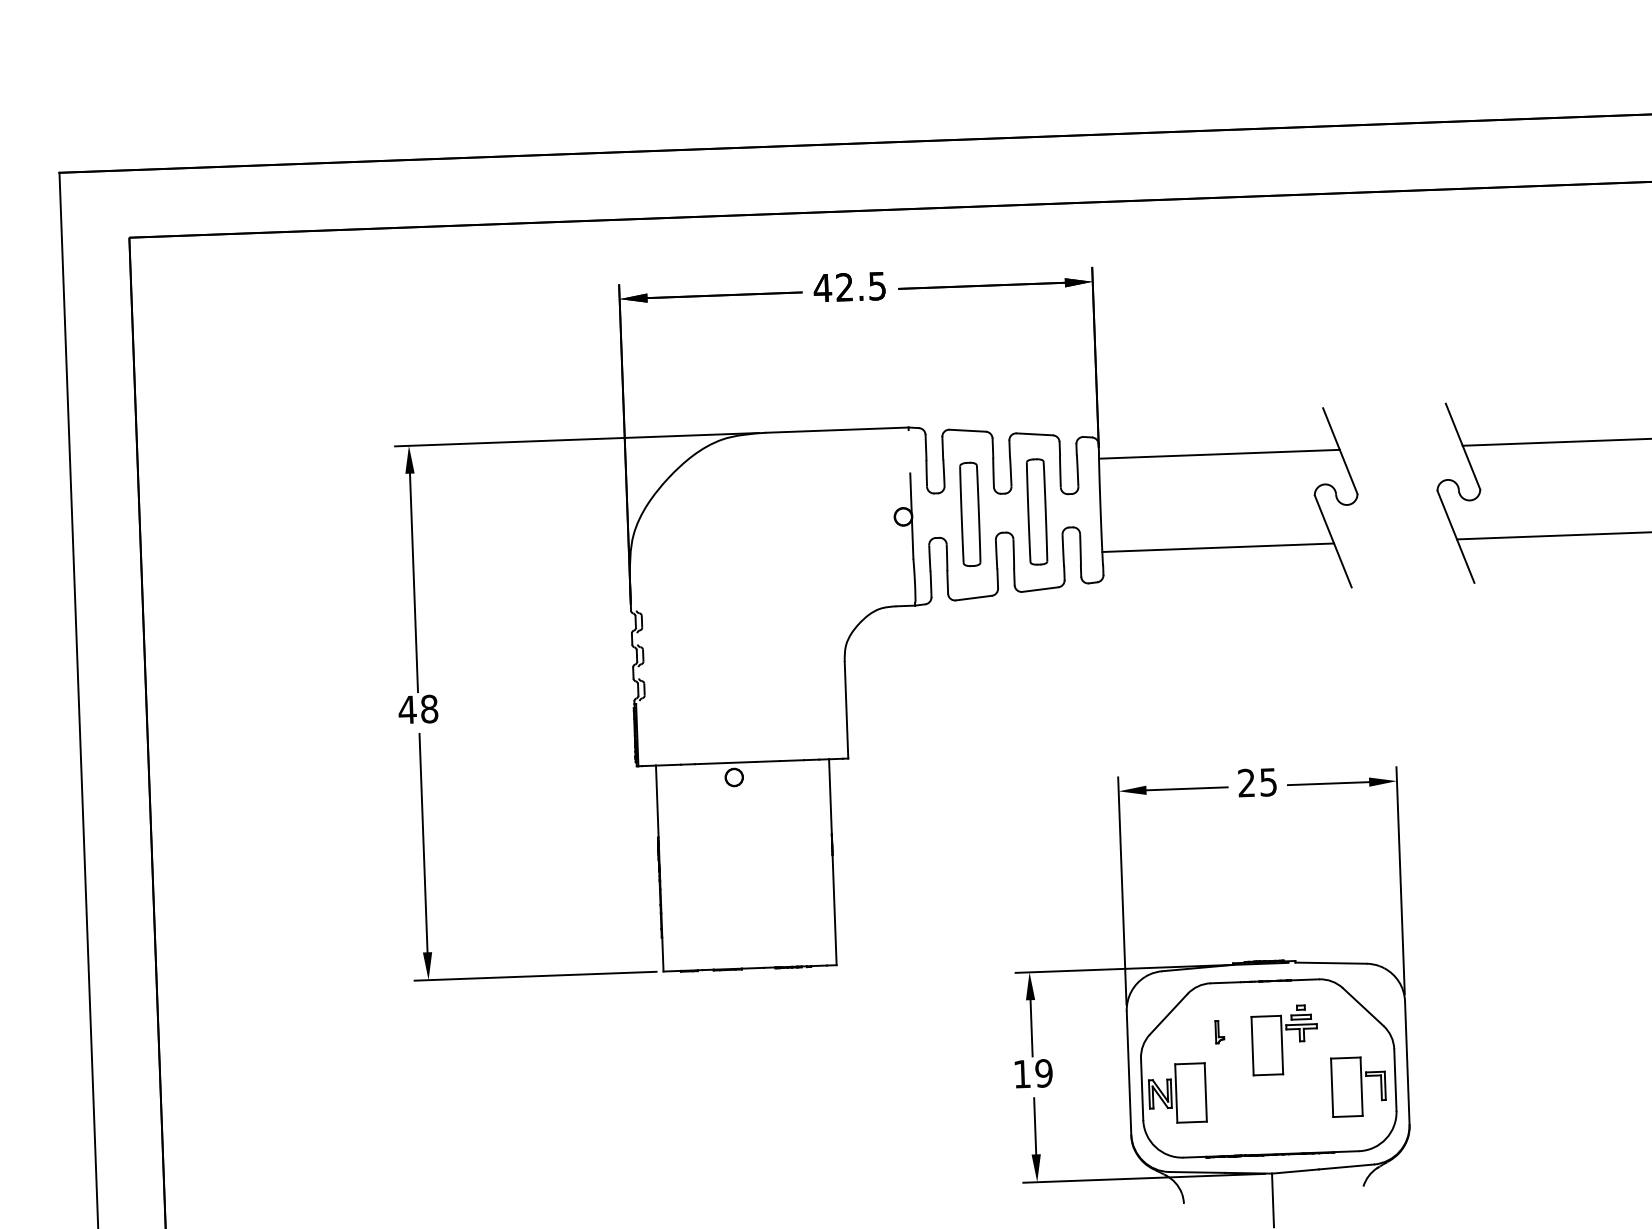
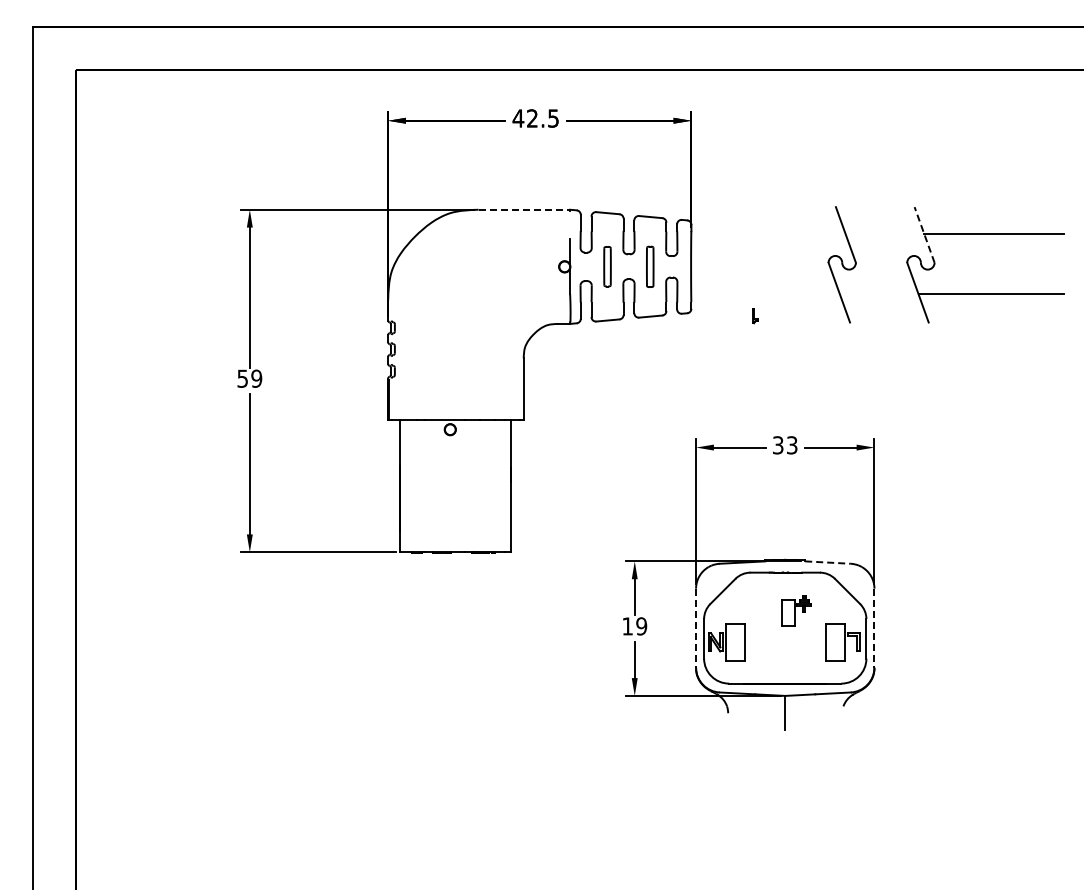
line: (837, 429) -> (524, 209), solid -> dashed
line: (1462, 445) -> (924, 234), solid -> dashed
line: (1219, 454) -> (768, 234), removed
part: (1035, 511) -> (649, 266), size x0.6
part: (970, 513) -> (607, 266), size x0.6
line: (1218, 546) -> (765, 293), removed
text: (418, 709) -> (249, 378), 48 -> 59
text: (1258, 782) -> (785, 445), 25 -> 33
line: (1331, 963) -> (828, 562), solid -> dashed
part: (1220, 1032) -> (755, 316), moved
part: (1284, 1039) -> (796, 610), size x0.7
line: (1407, 1063) -> (874, 628), solid -> dashed
line: (1129, 1073) -> (696, 628), solid -> dashed

